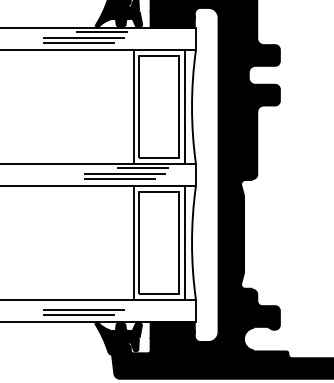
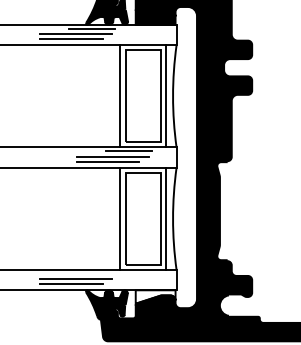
fill: (172, 330) -> (155, 297), removed

